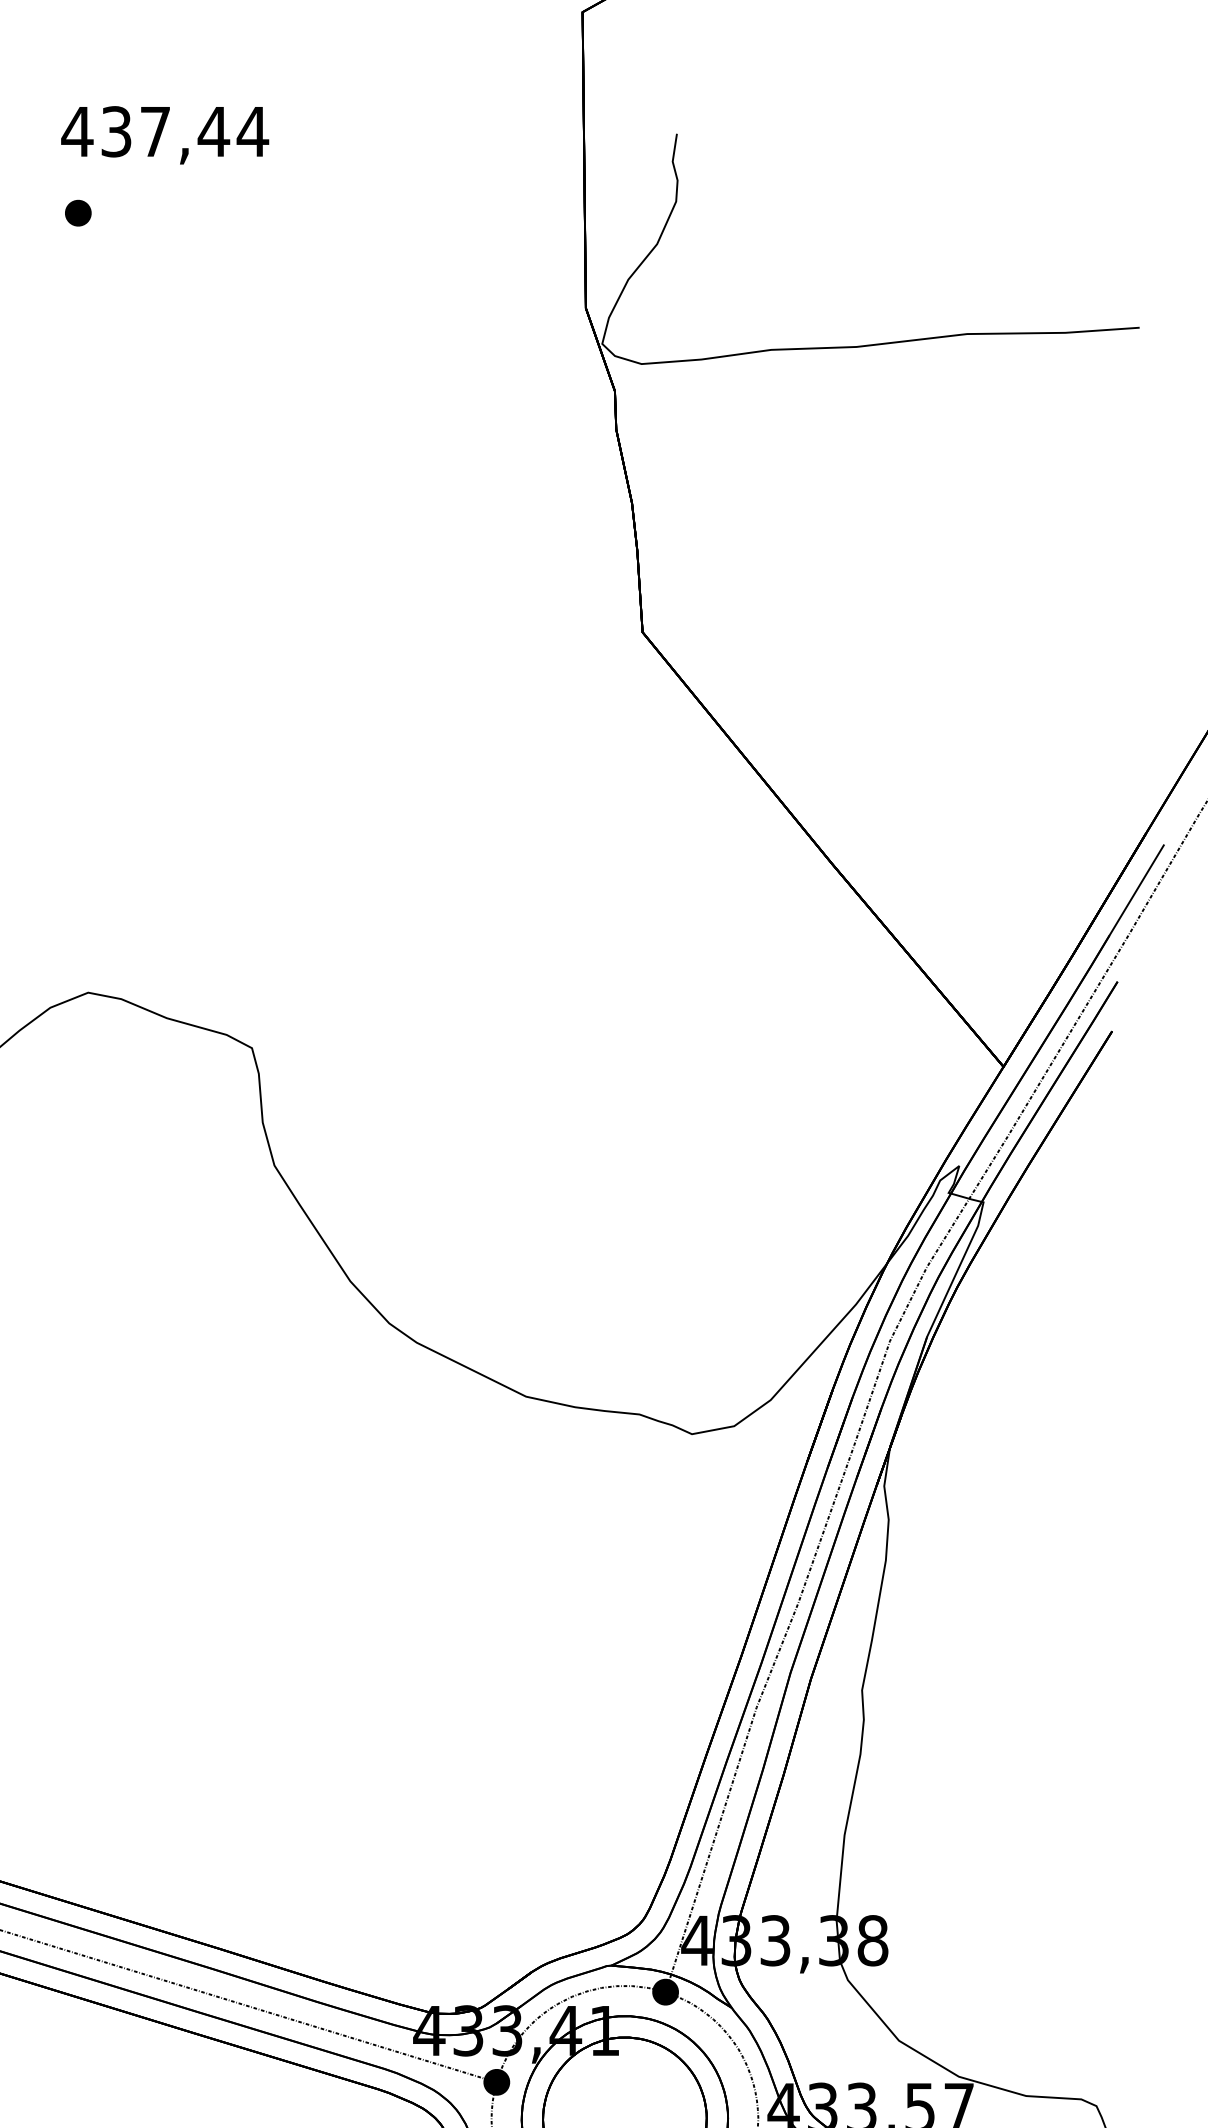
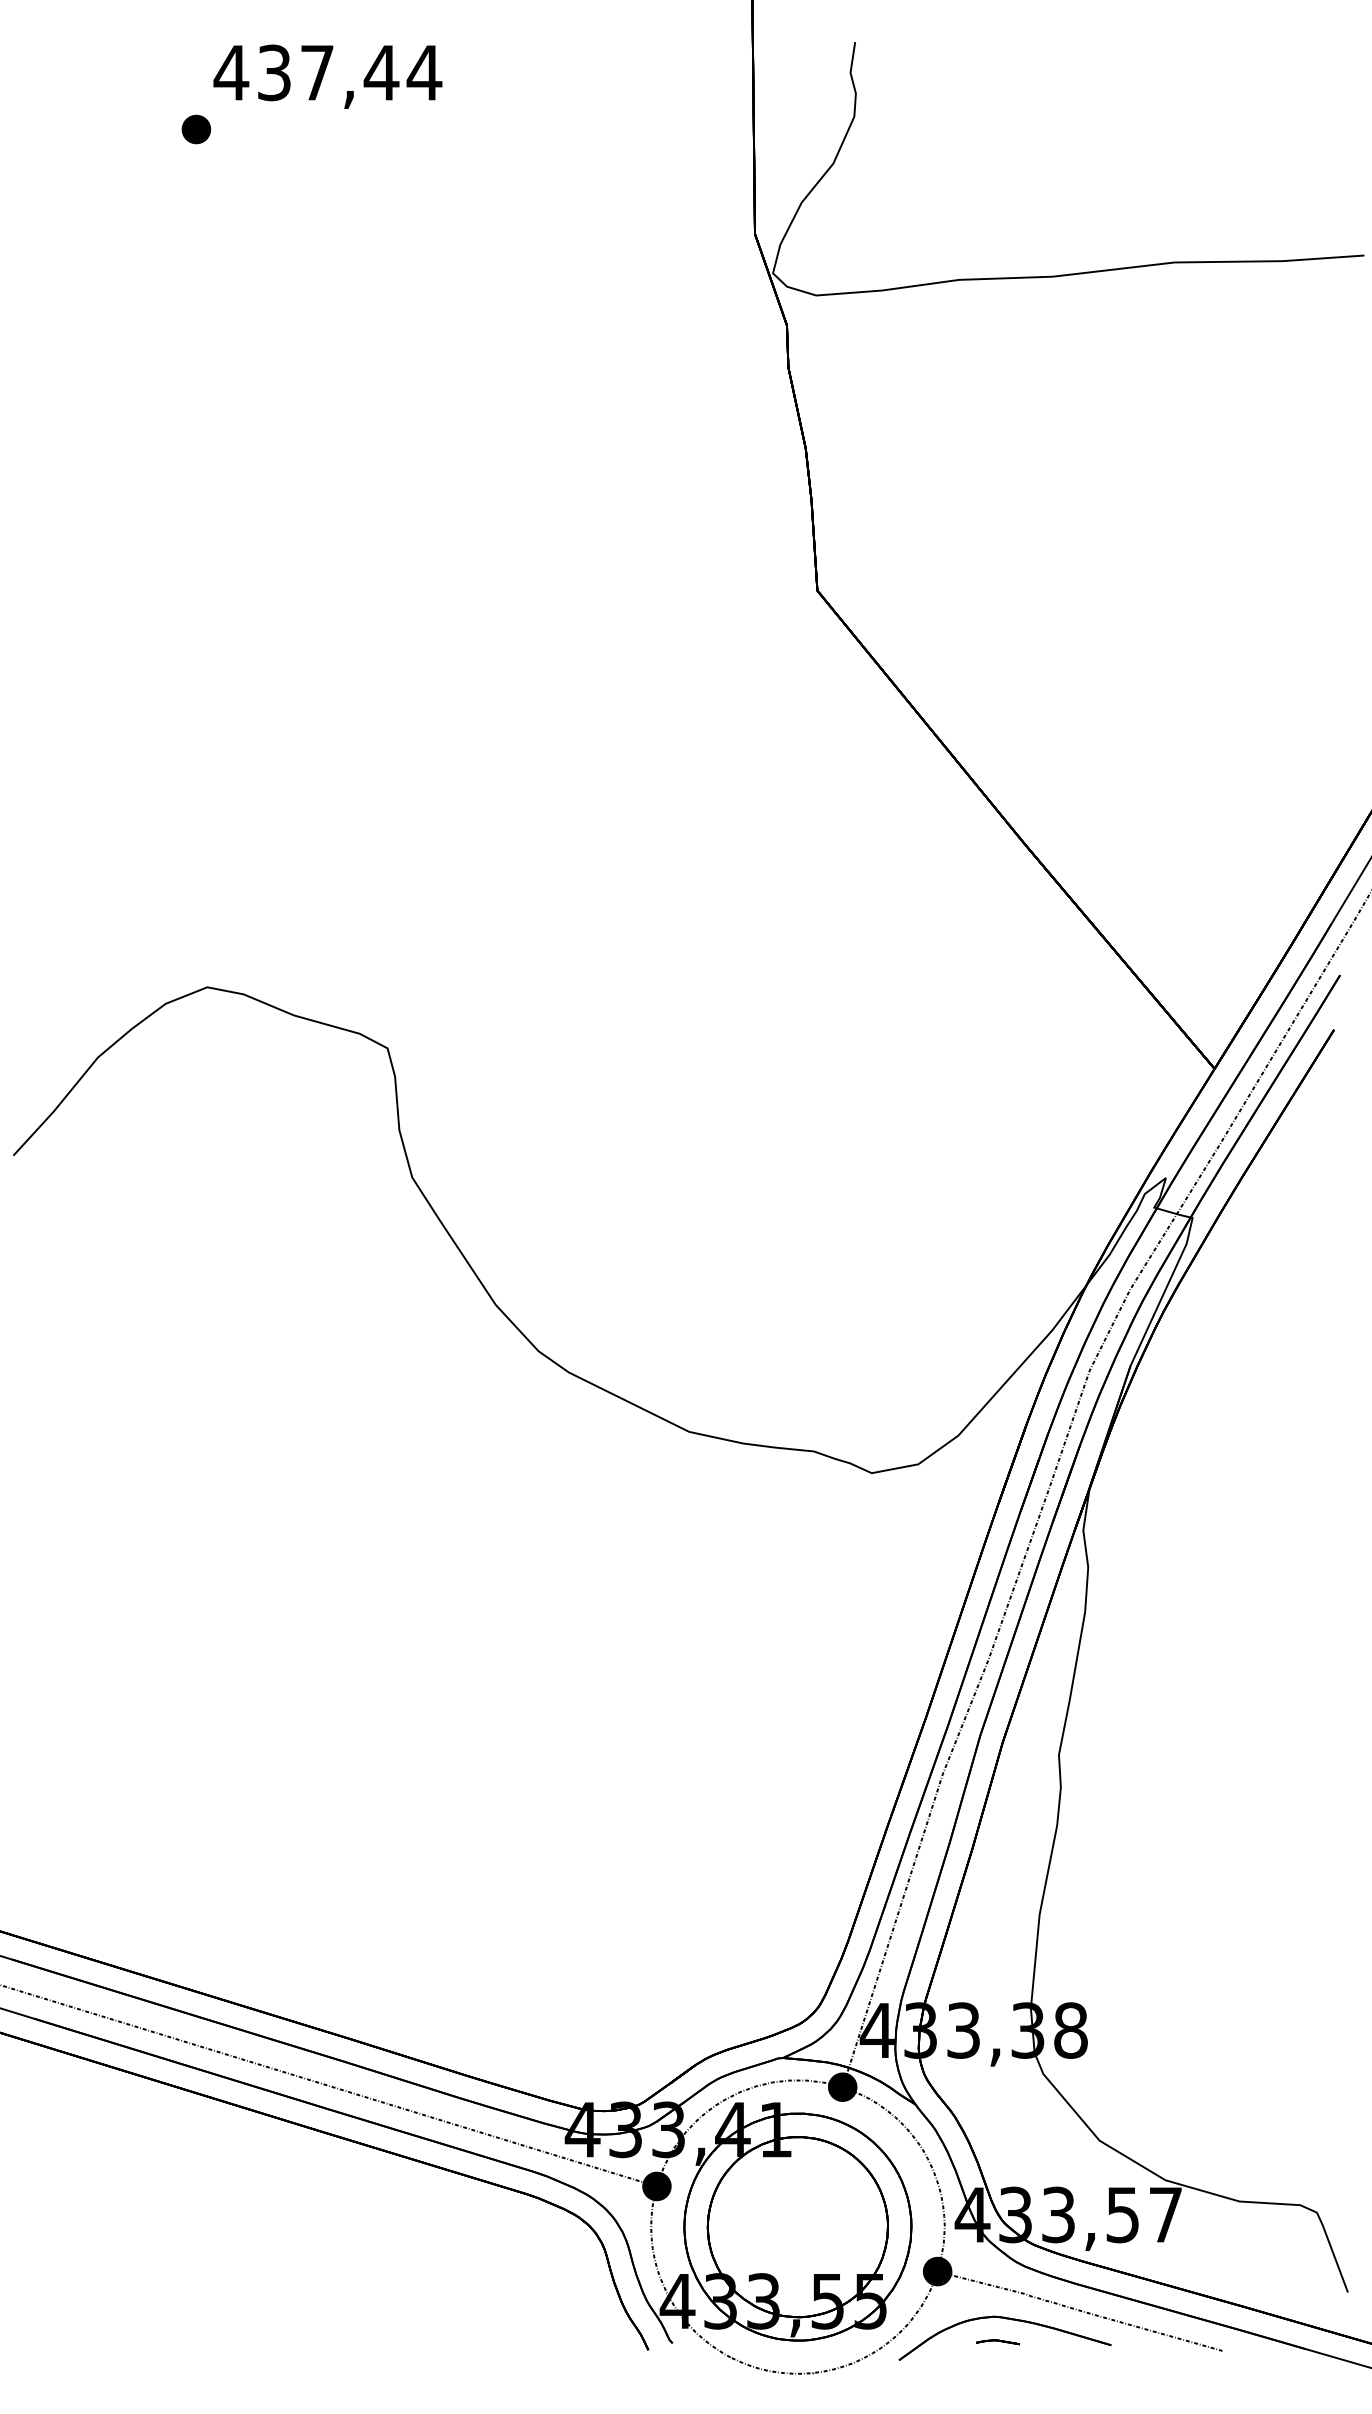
text: (164, 135) -> (327, 76), moved

